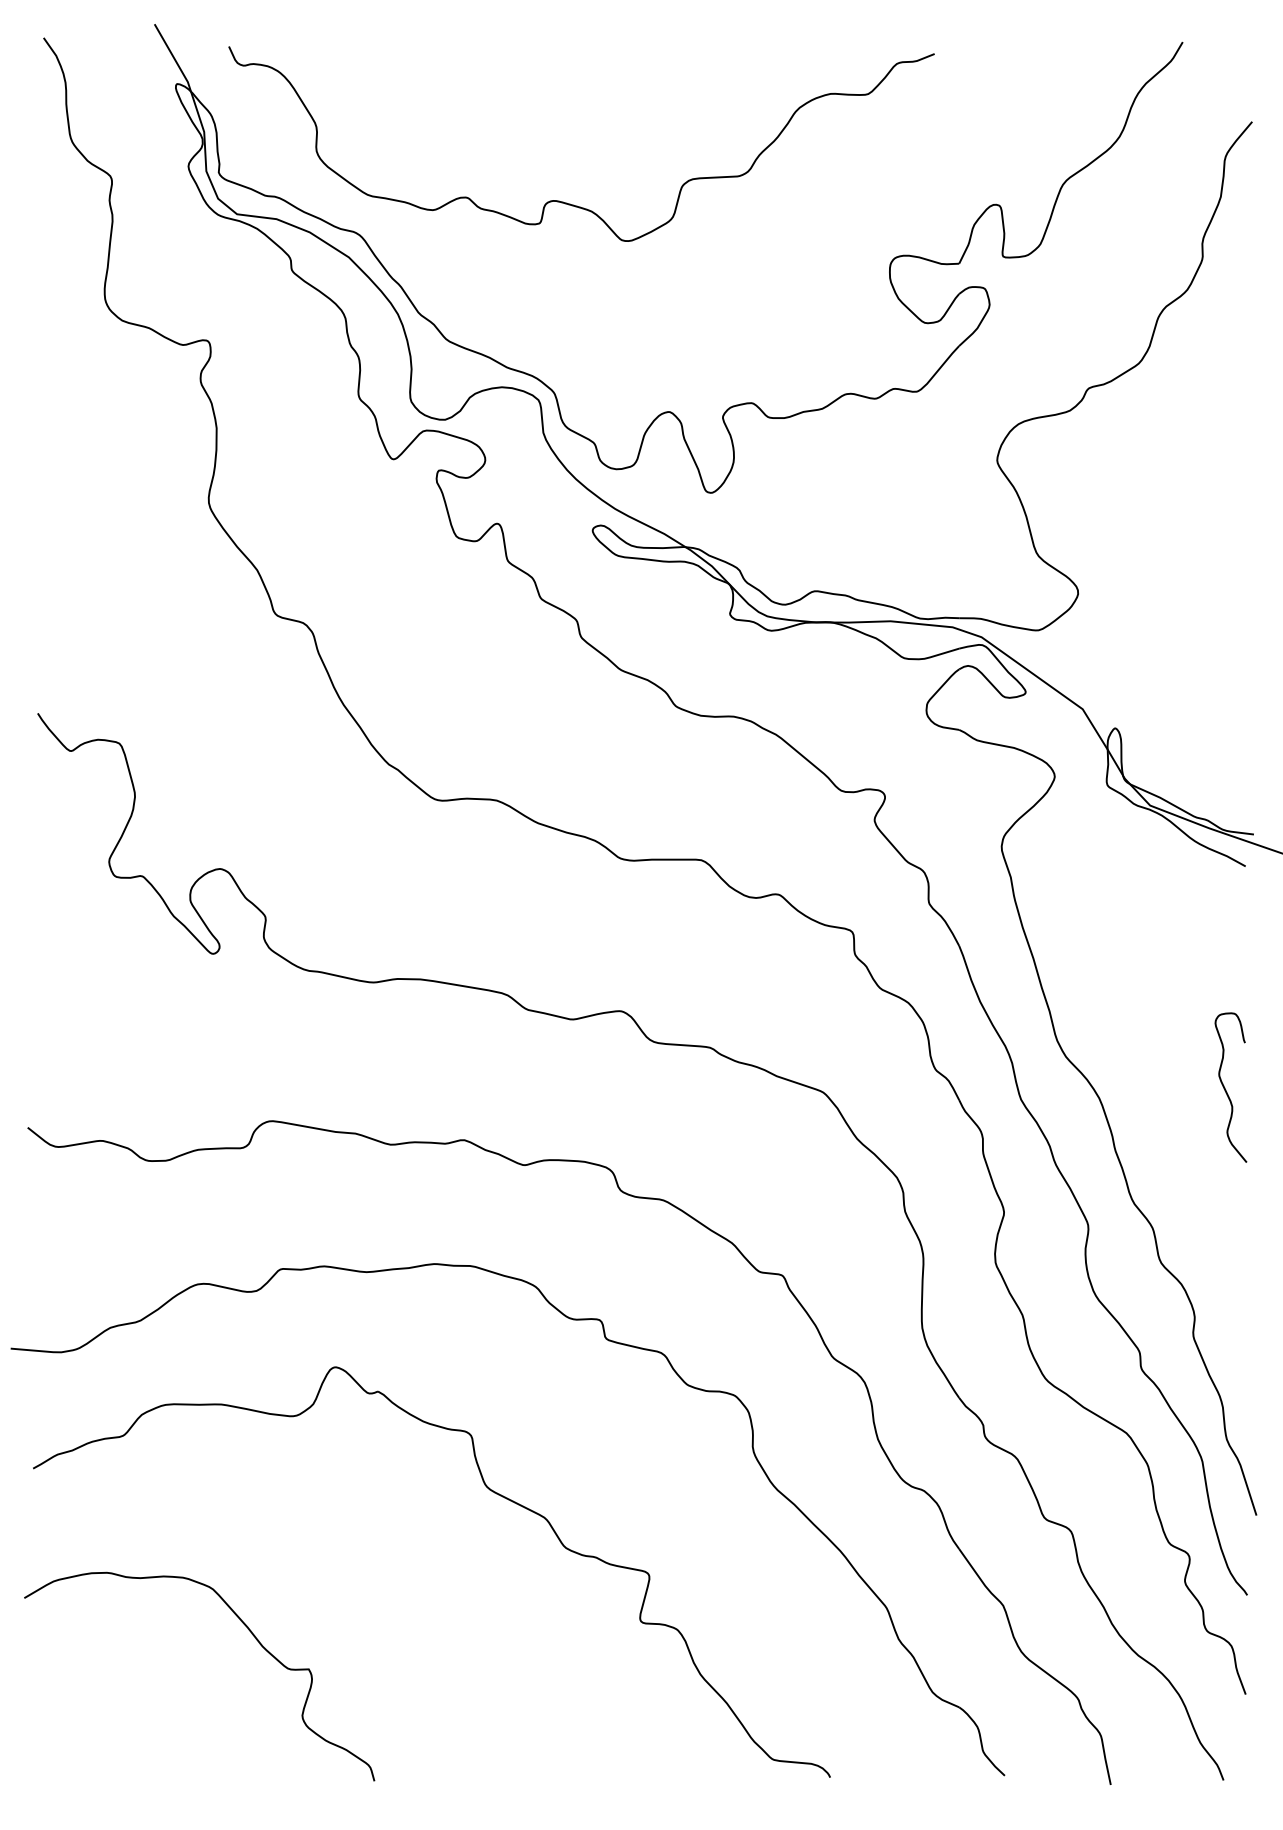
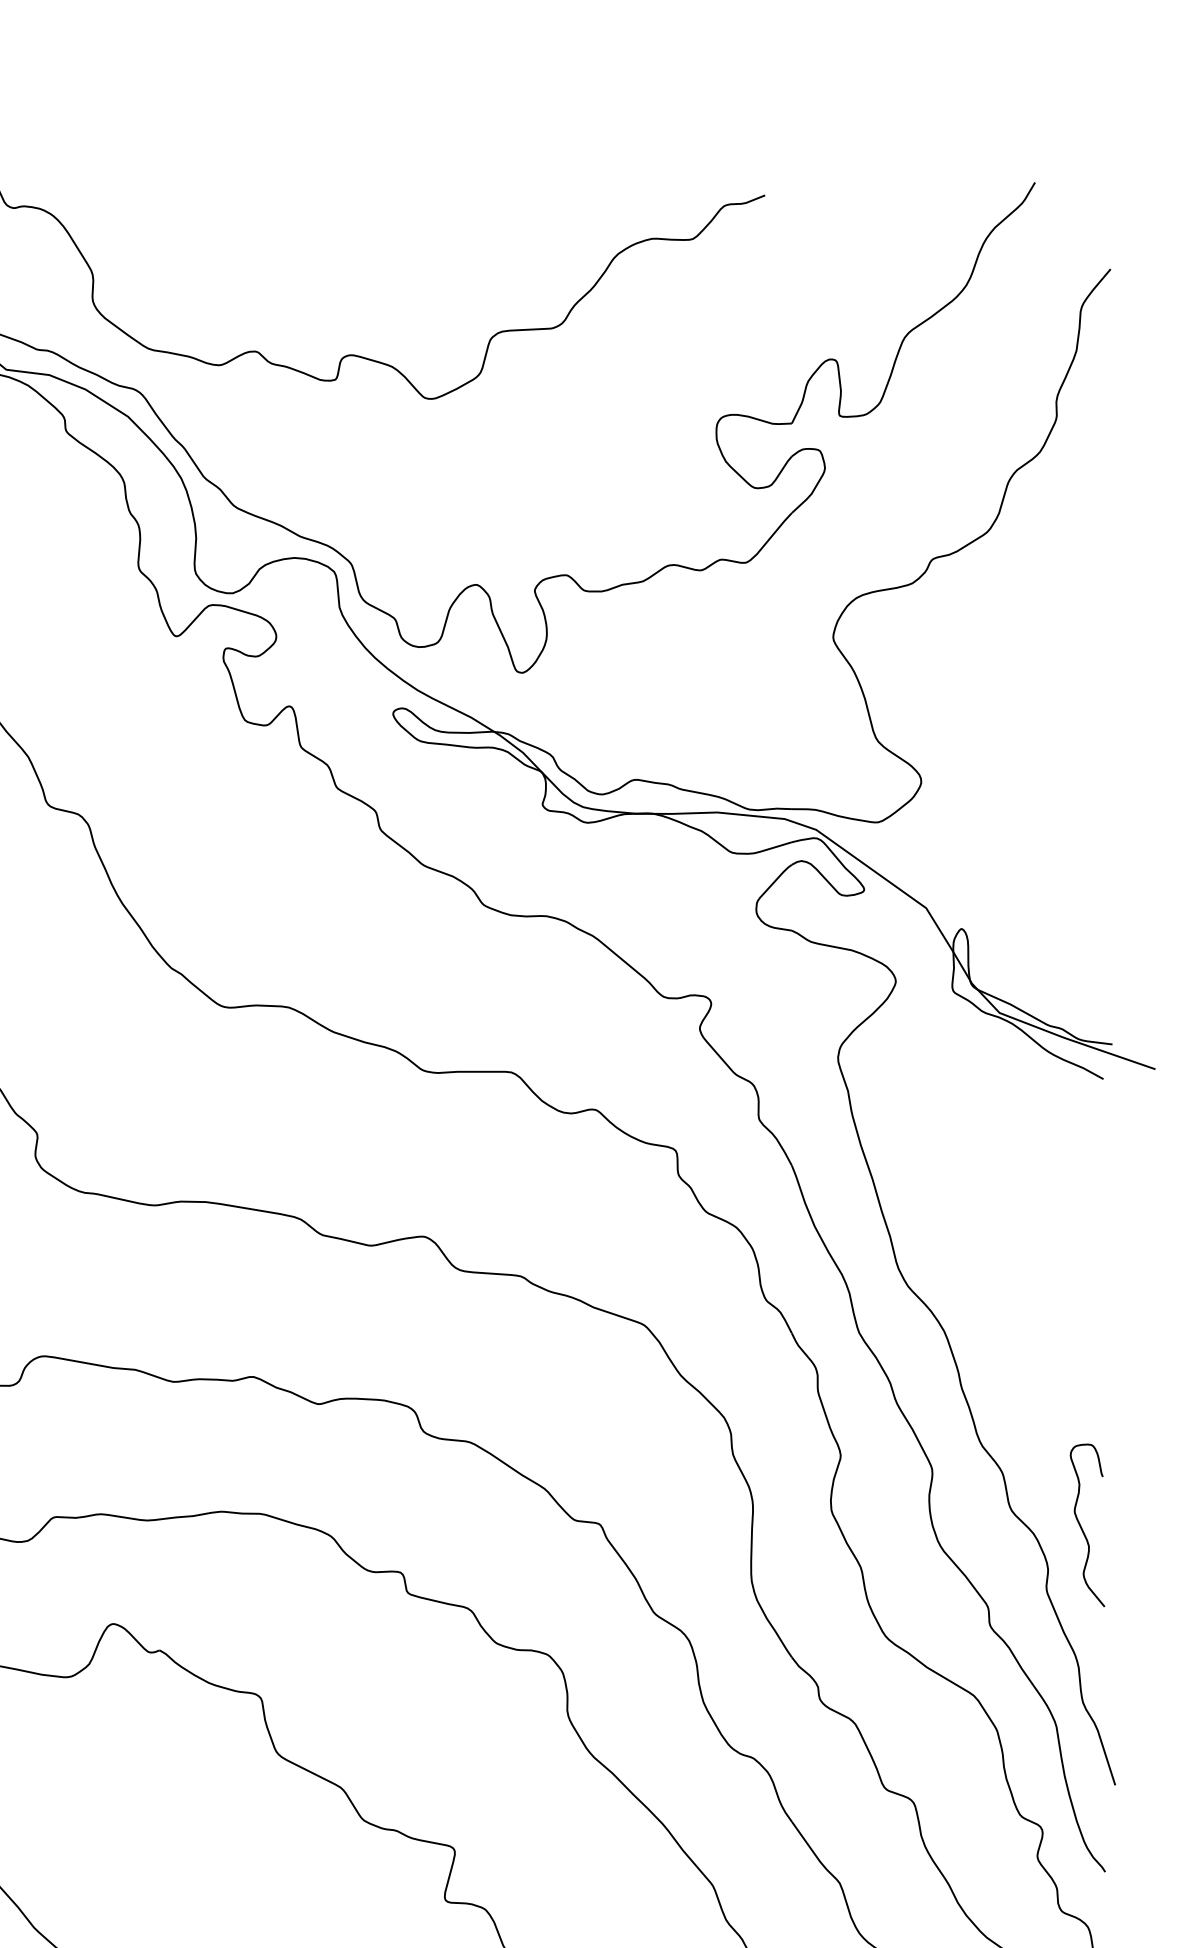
curve: (1225, 1087) -> (1081, 1525), moved

